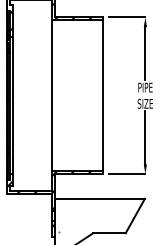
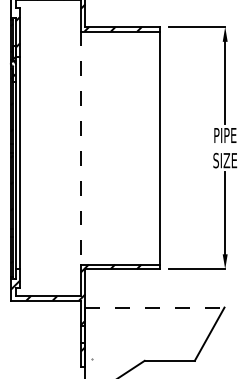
line: (52, 96) -> (81, 149), solid -> dashed
line: (99, 198) -> (154, 307), solid -> dashed

